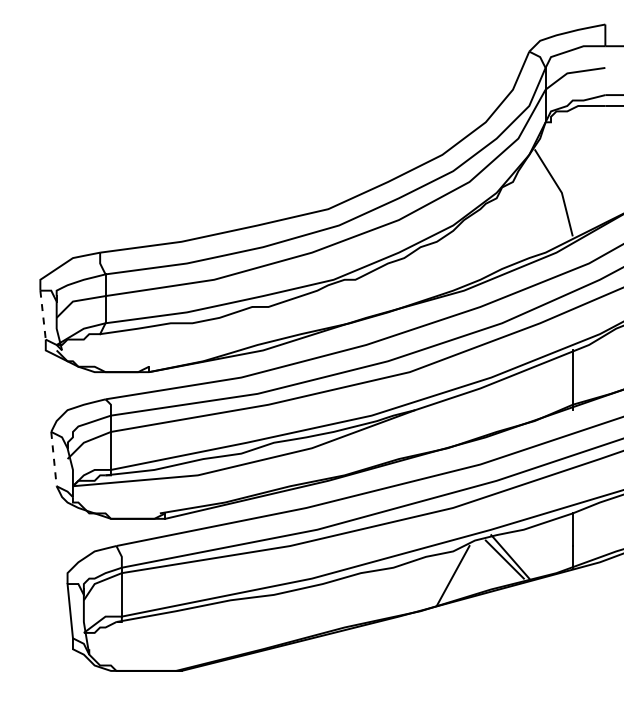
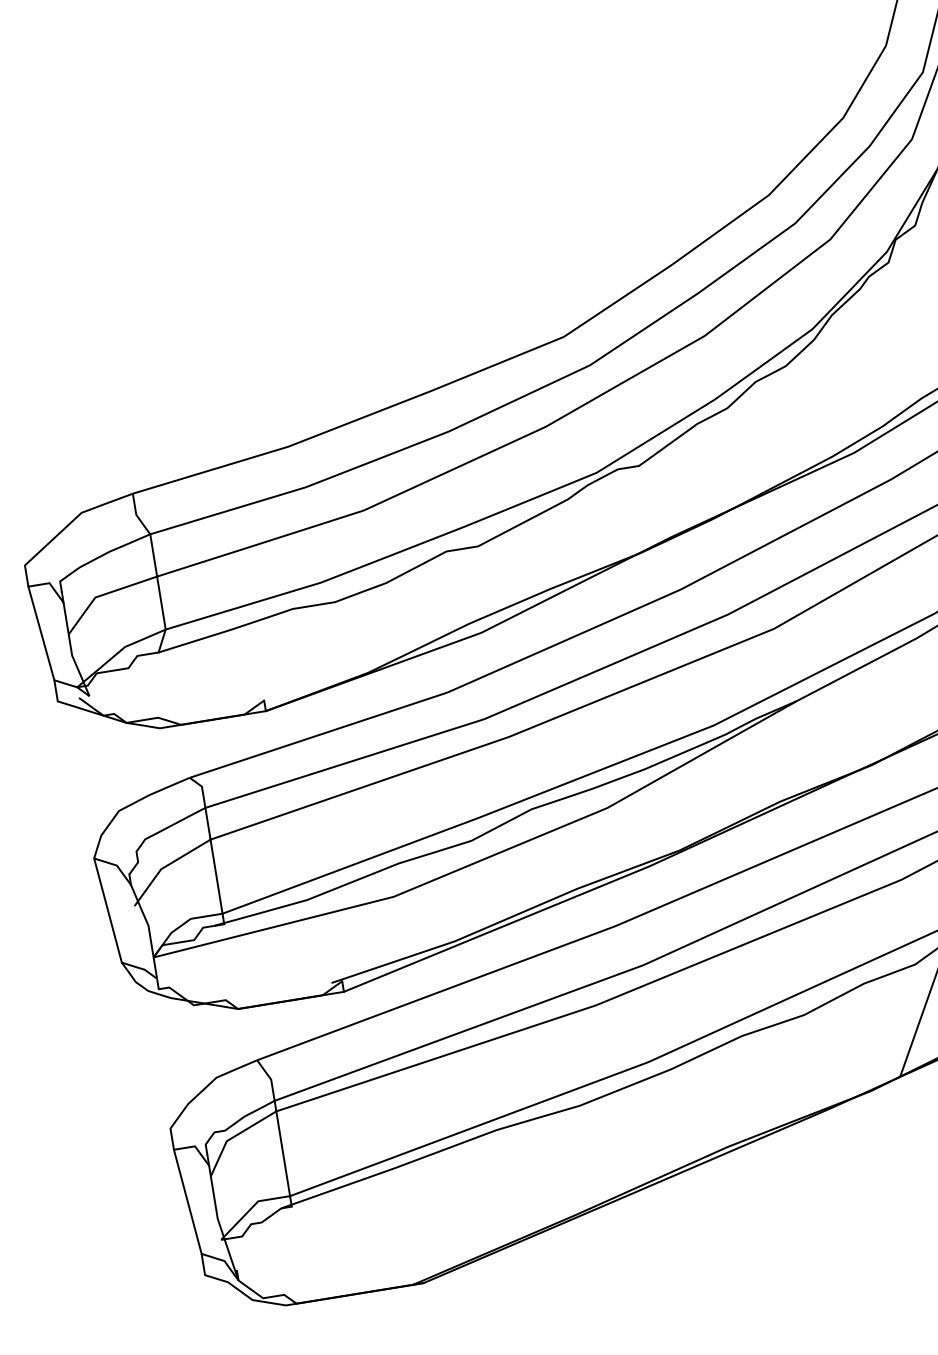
line: (43, 315) -> (42, 634), dashed -> solid
line: (54, 459) -> (109, 911), dashed -> solid

